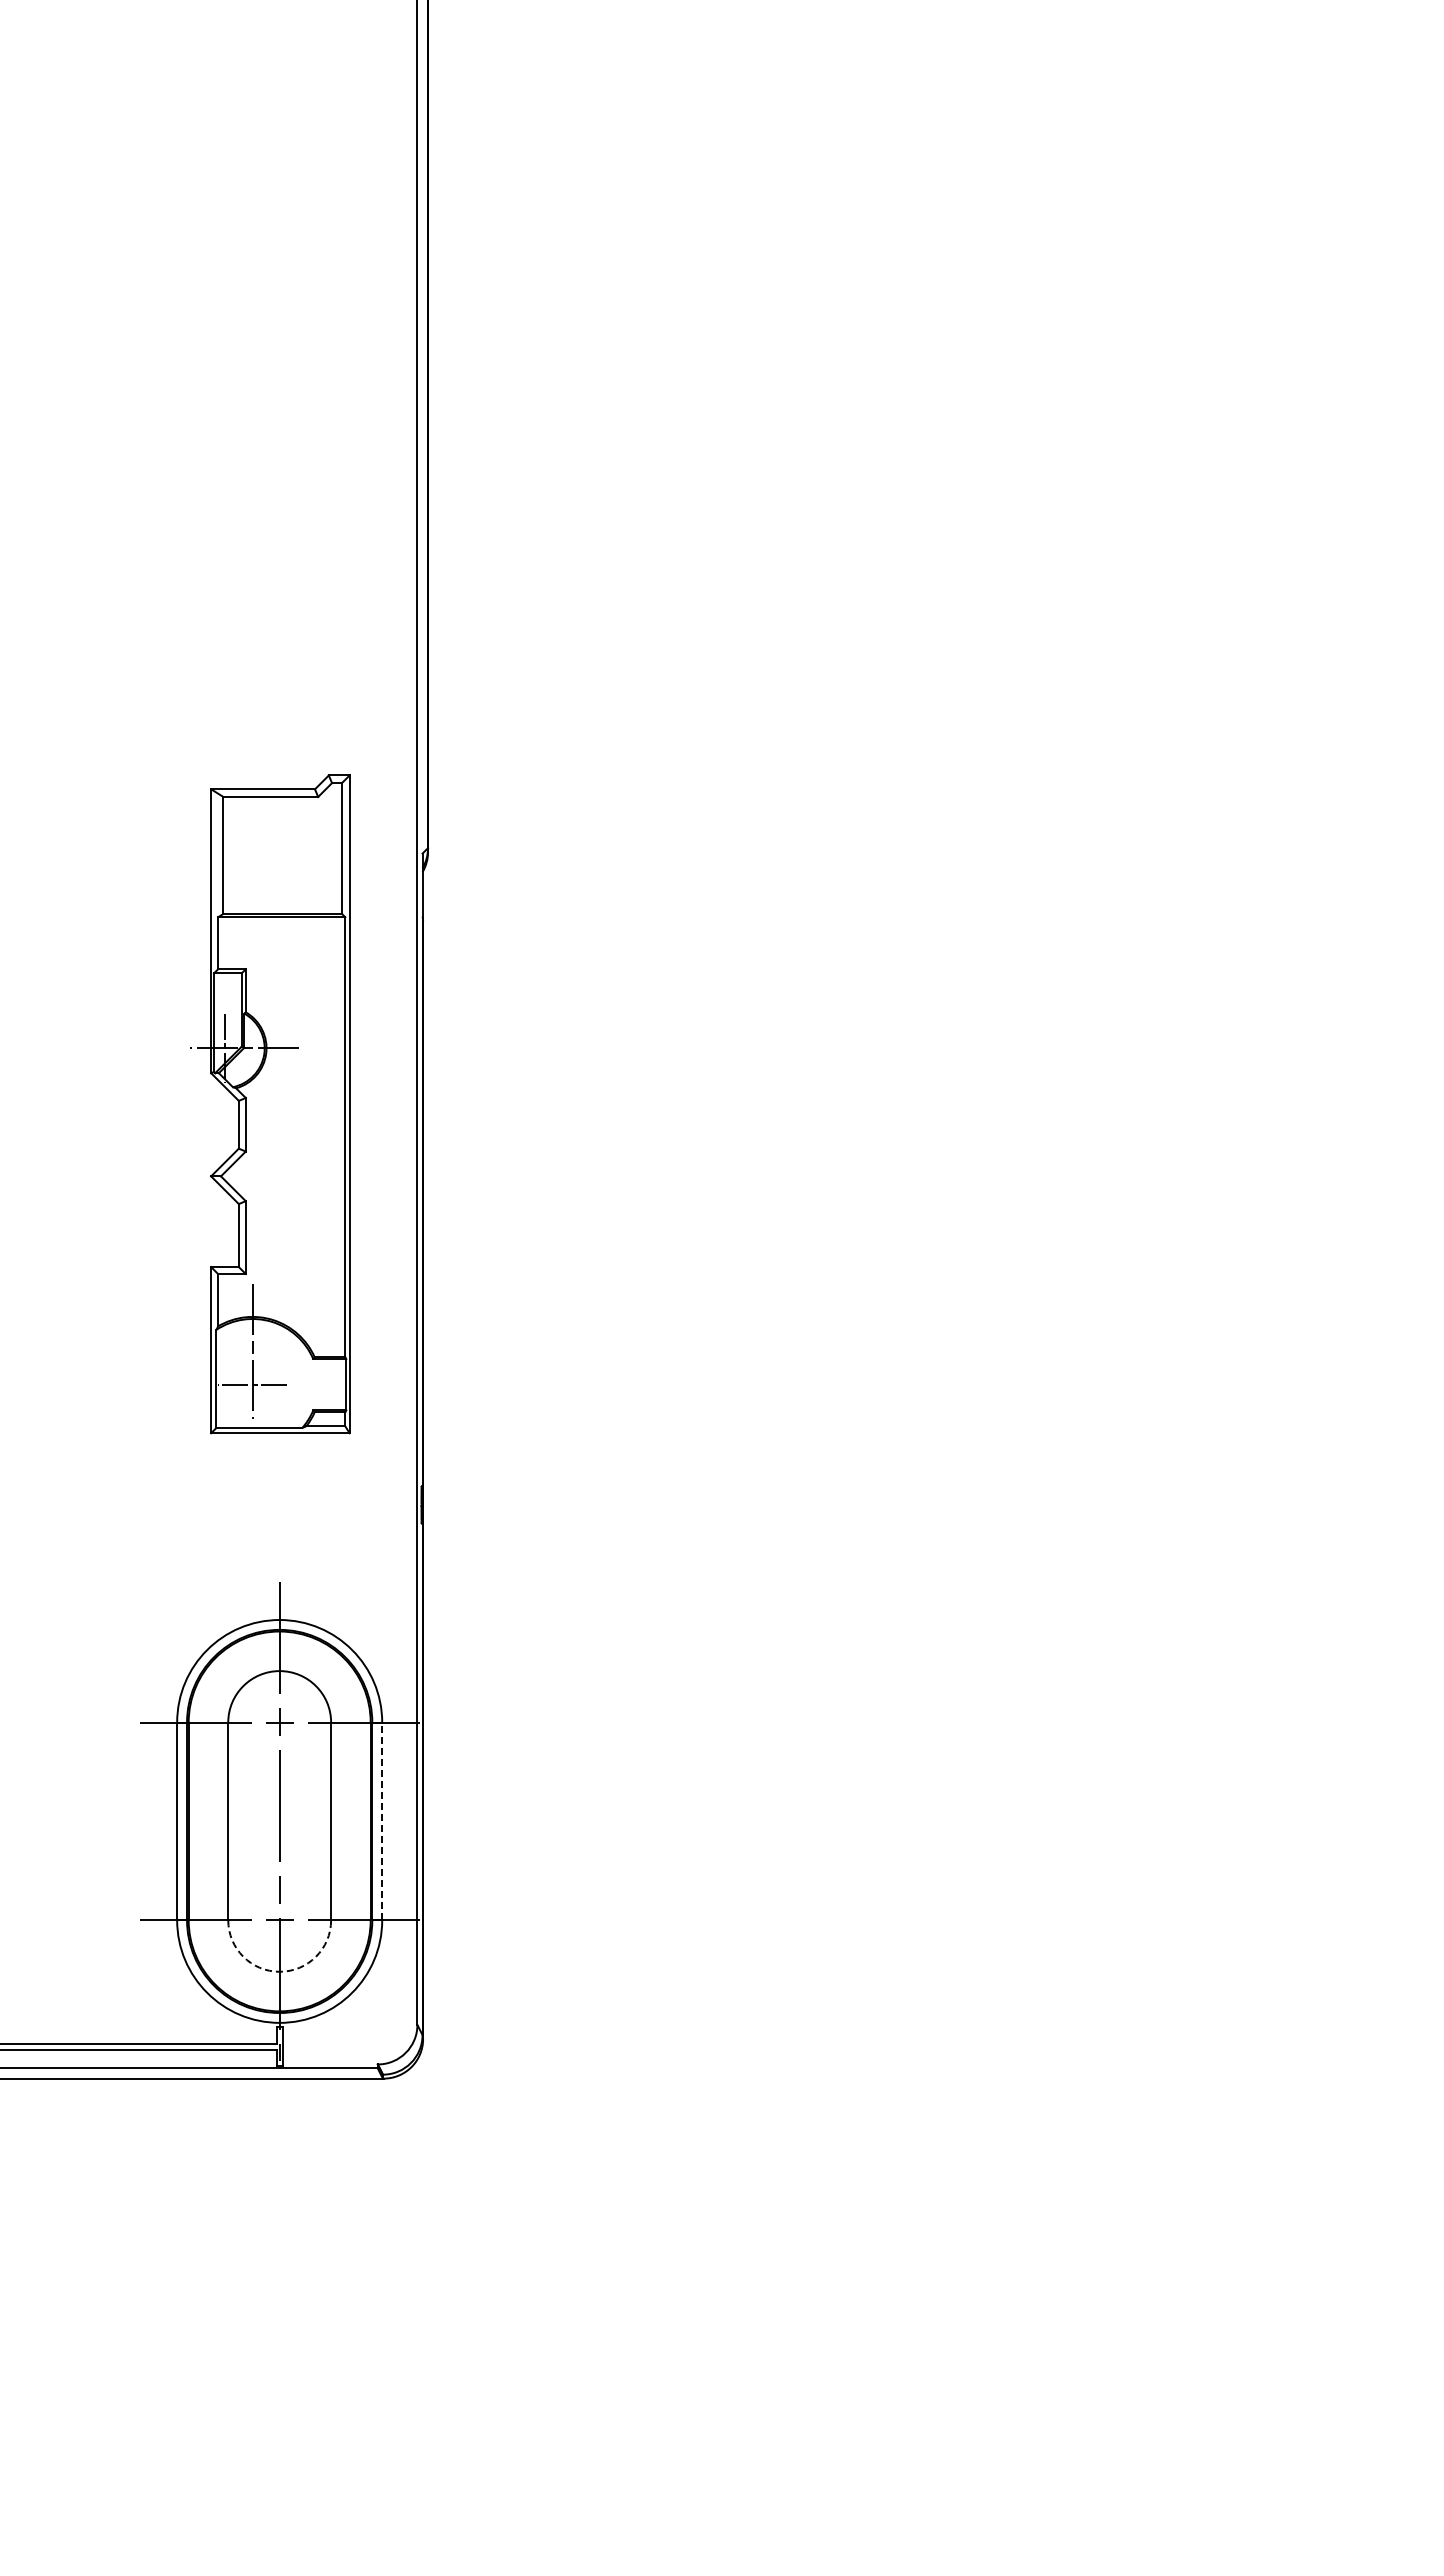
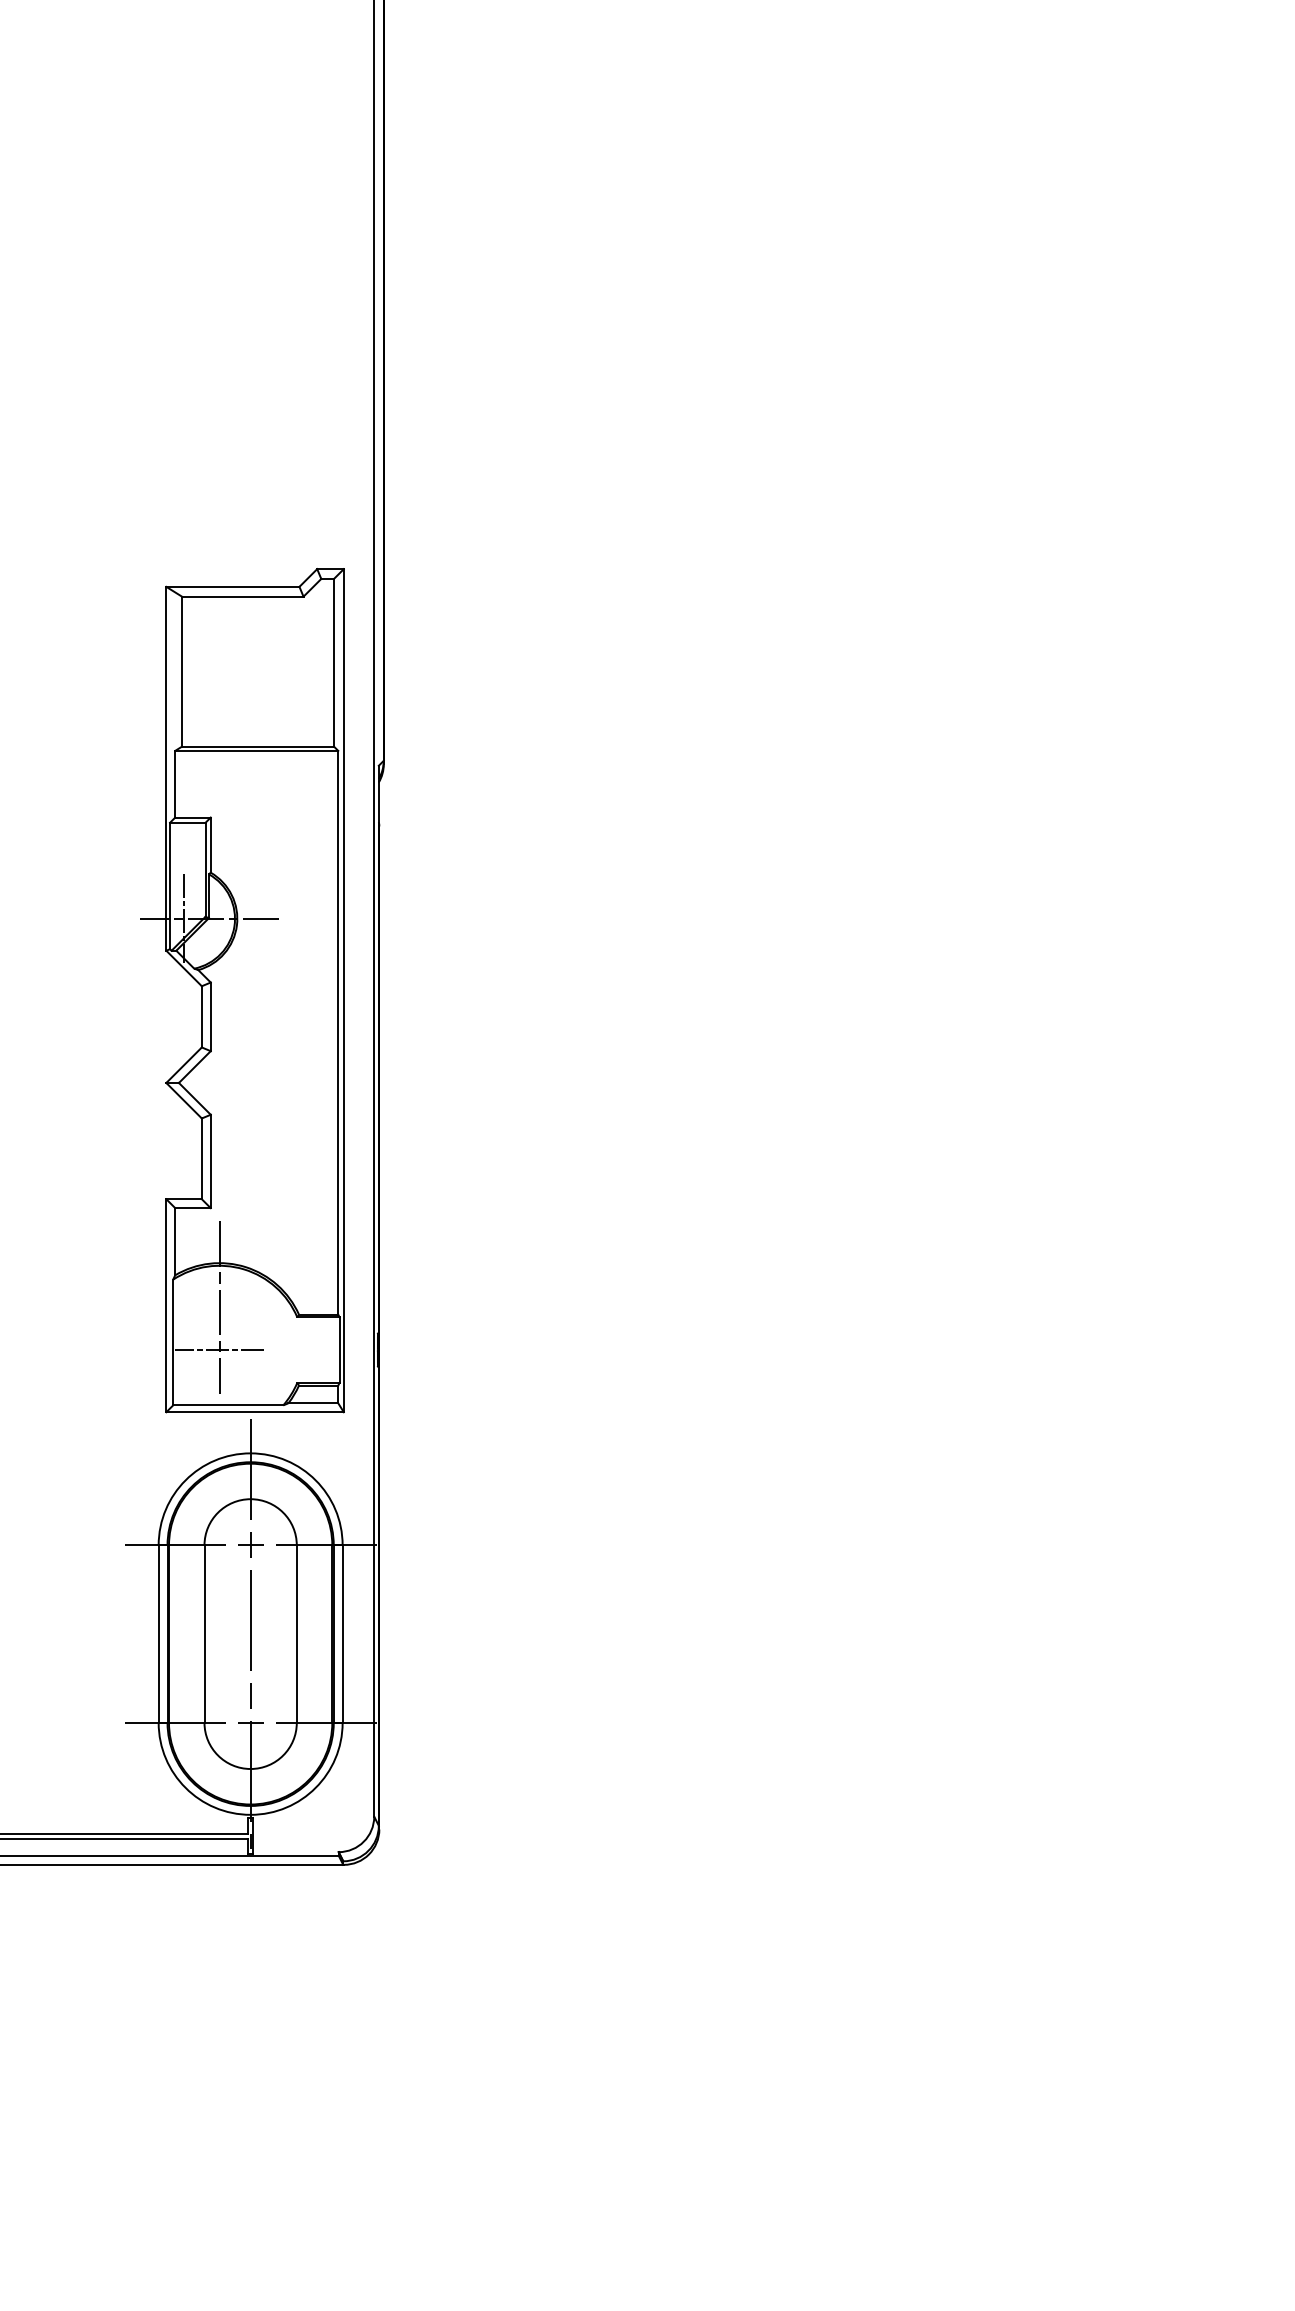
part: (270, 1104) -> (242, 990), size x1.43
line: (382, 1821) -> (342, 1634), dashed -> solid
arc: (279, 1971) -> (250, 1768), dashed -> solid

